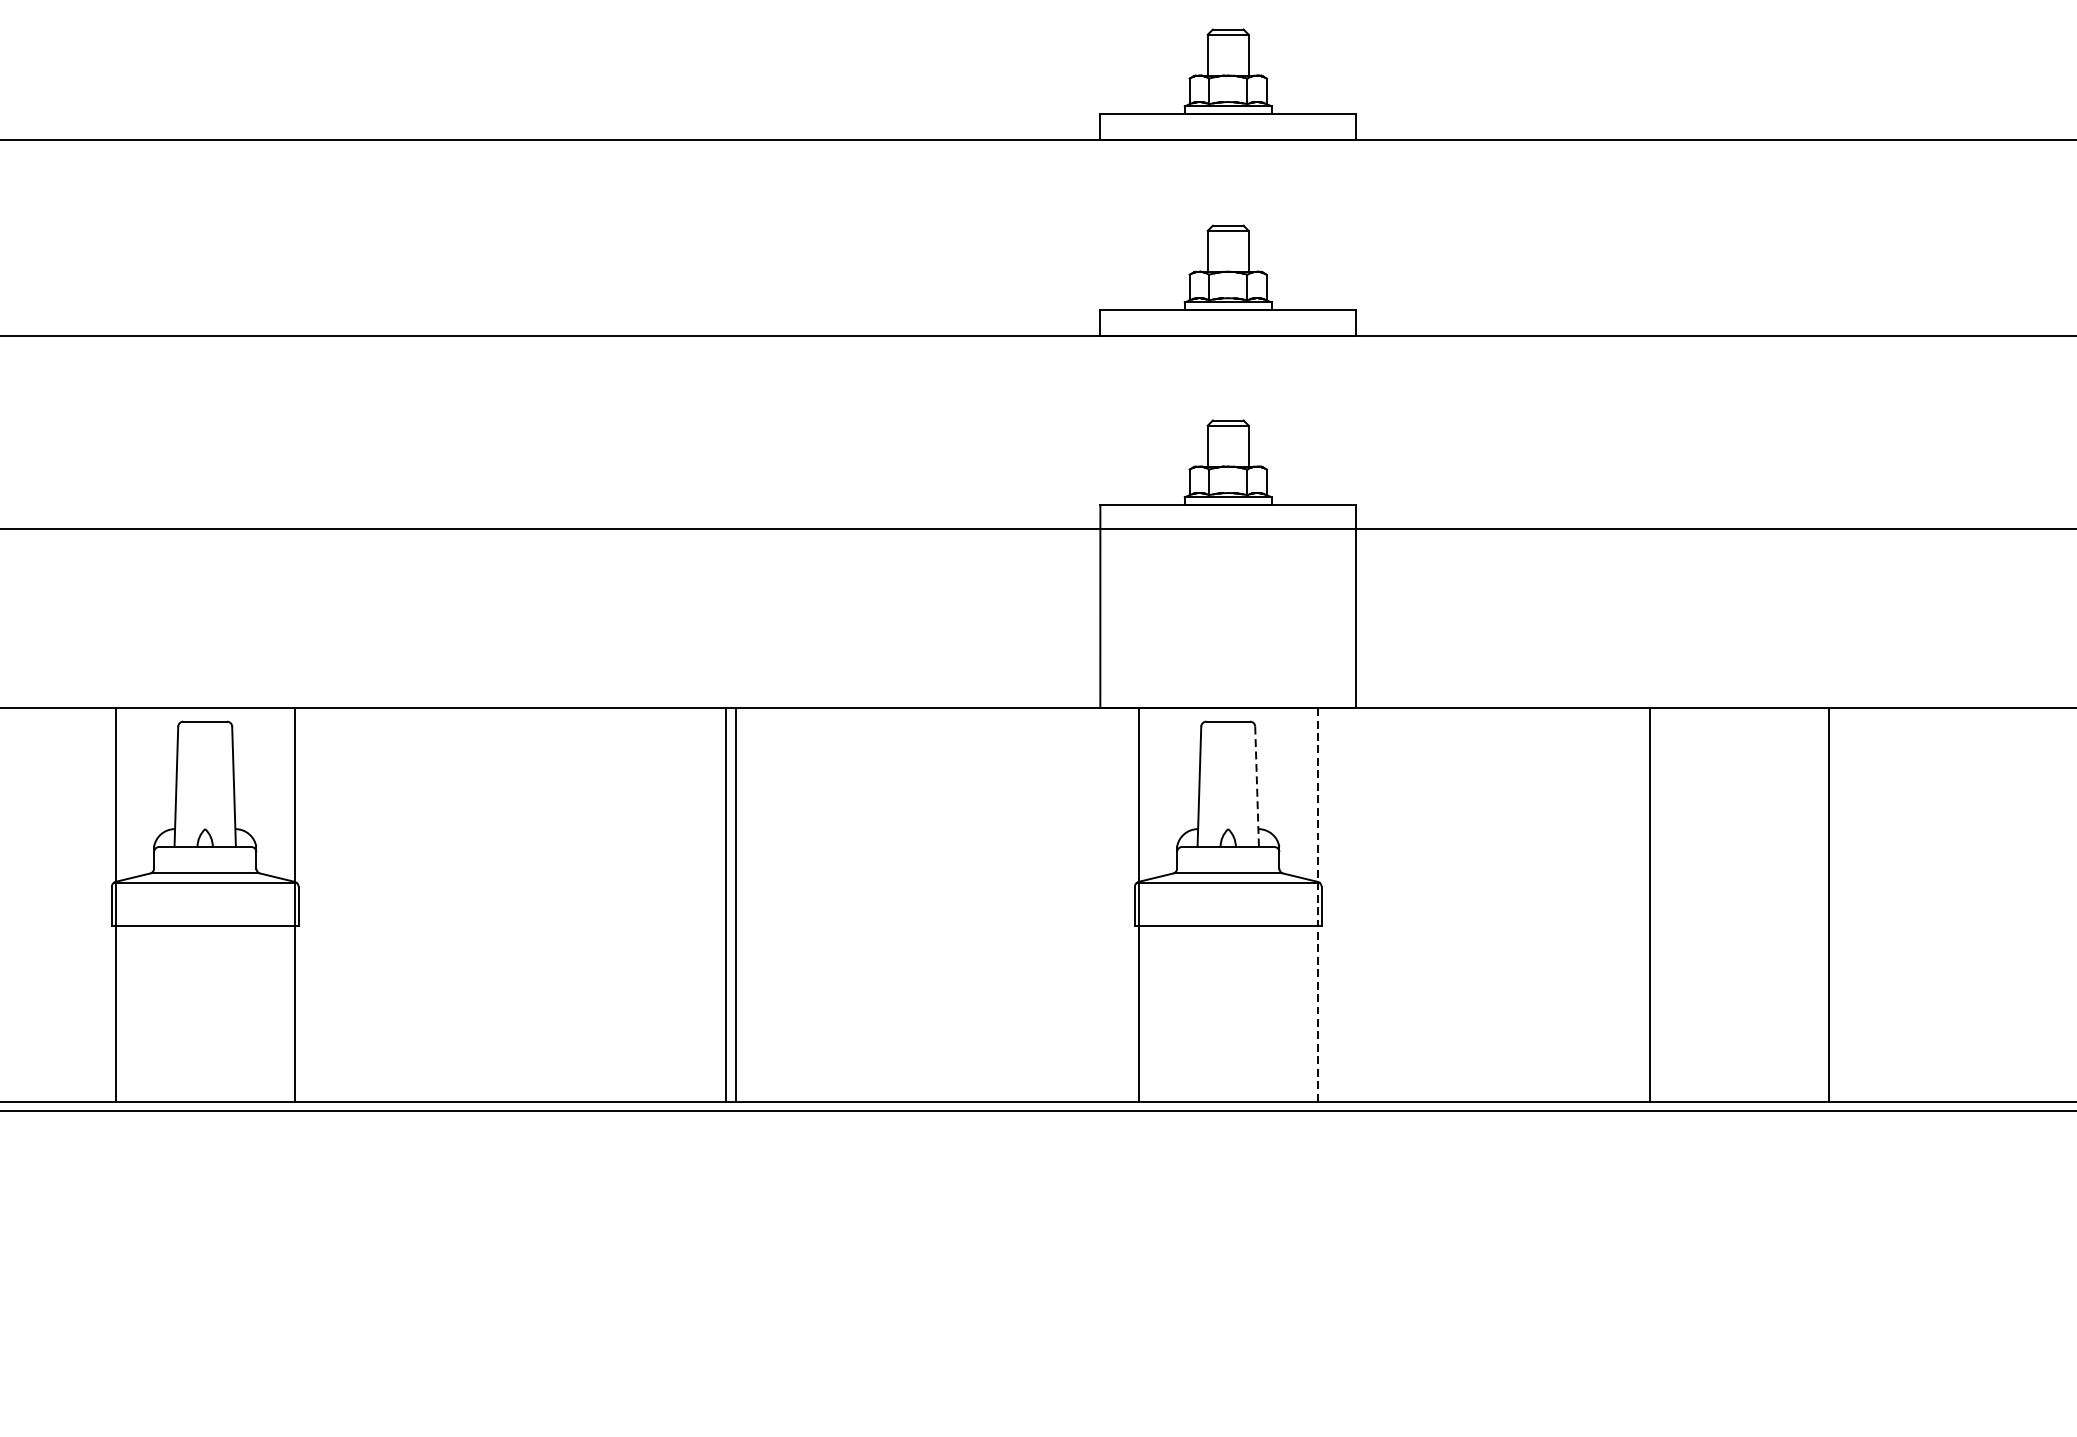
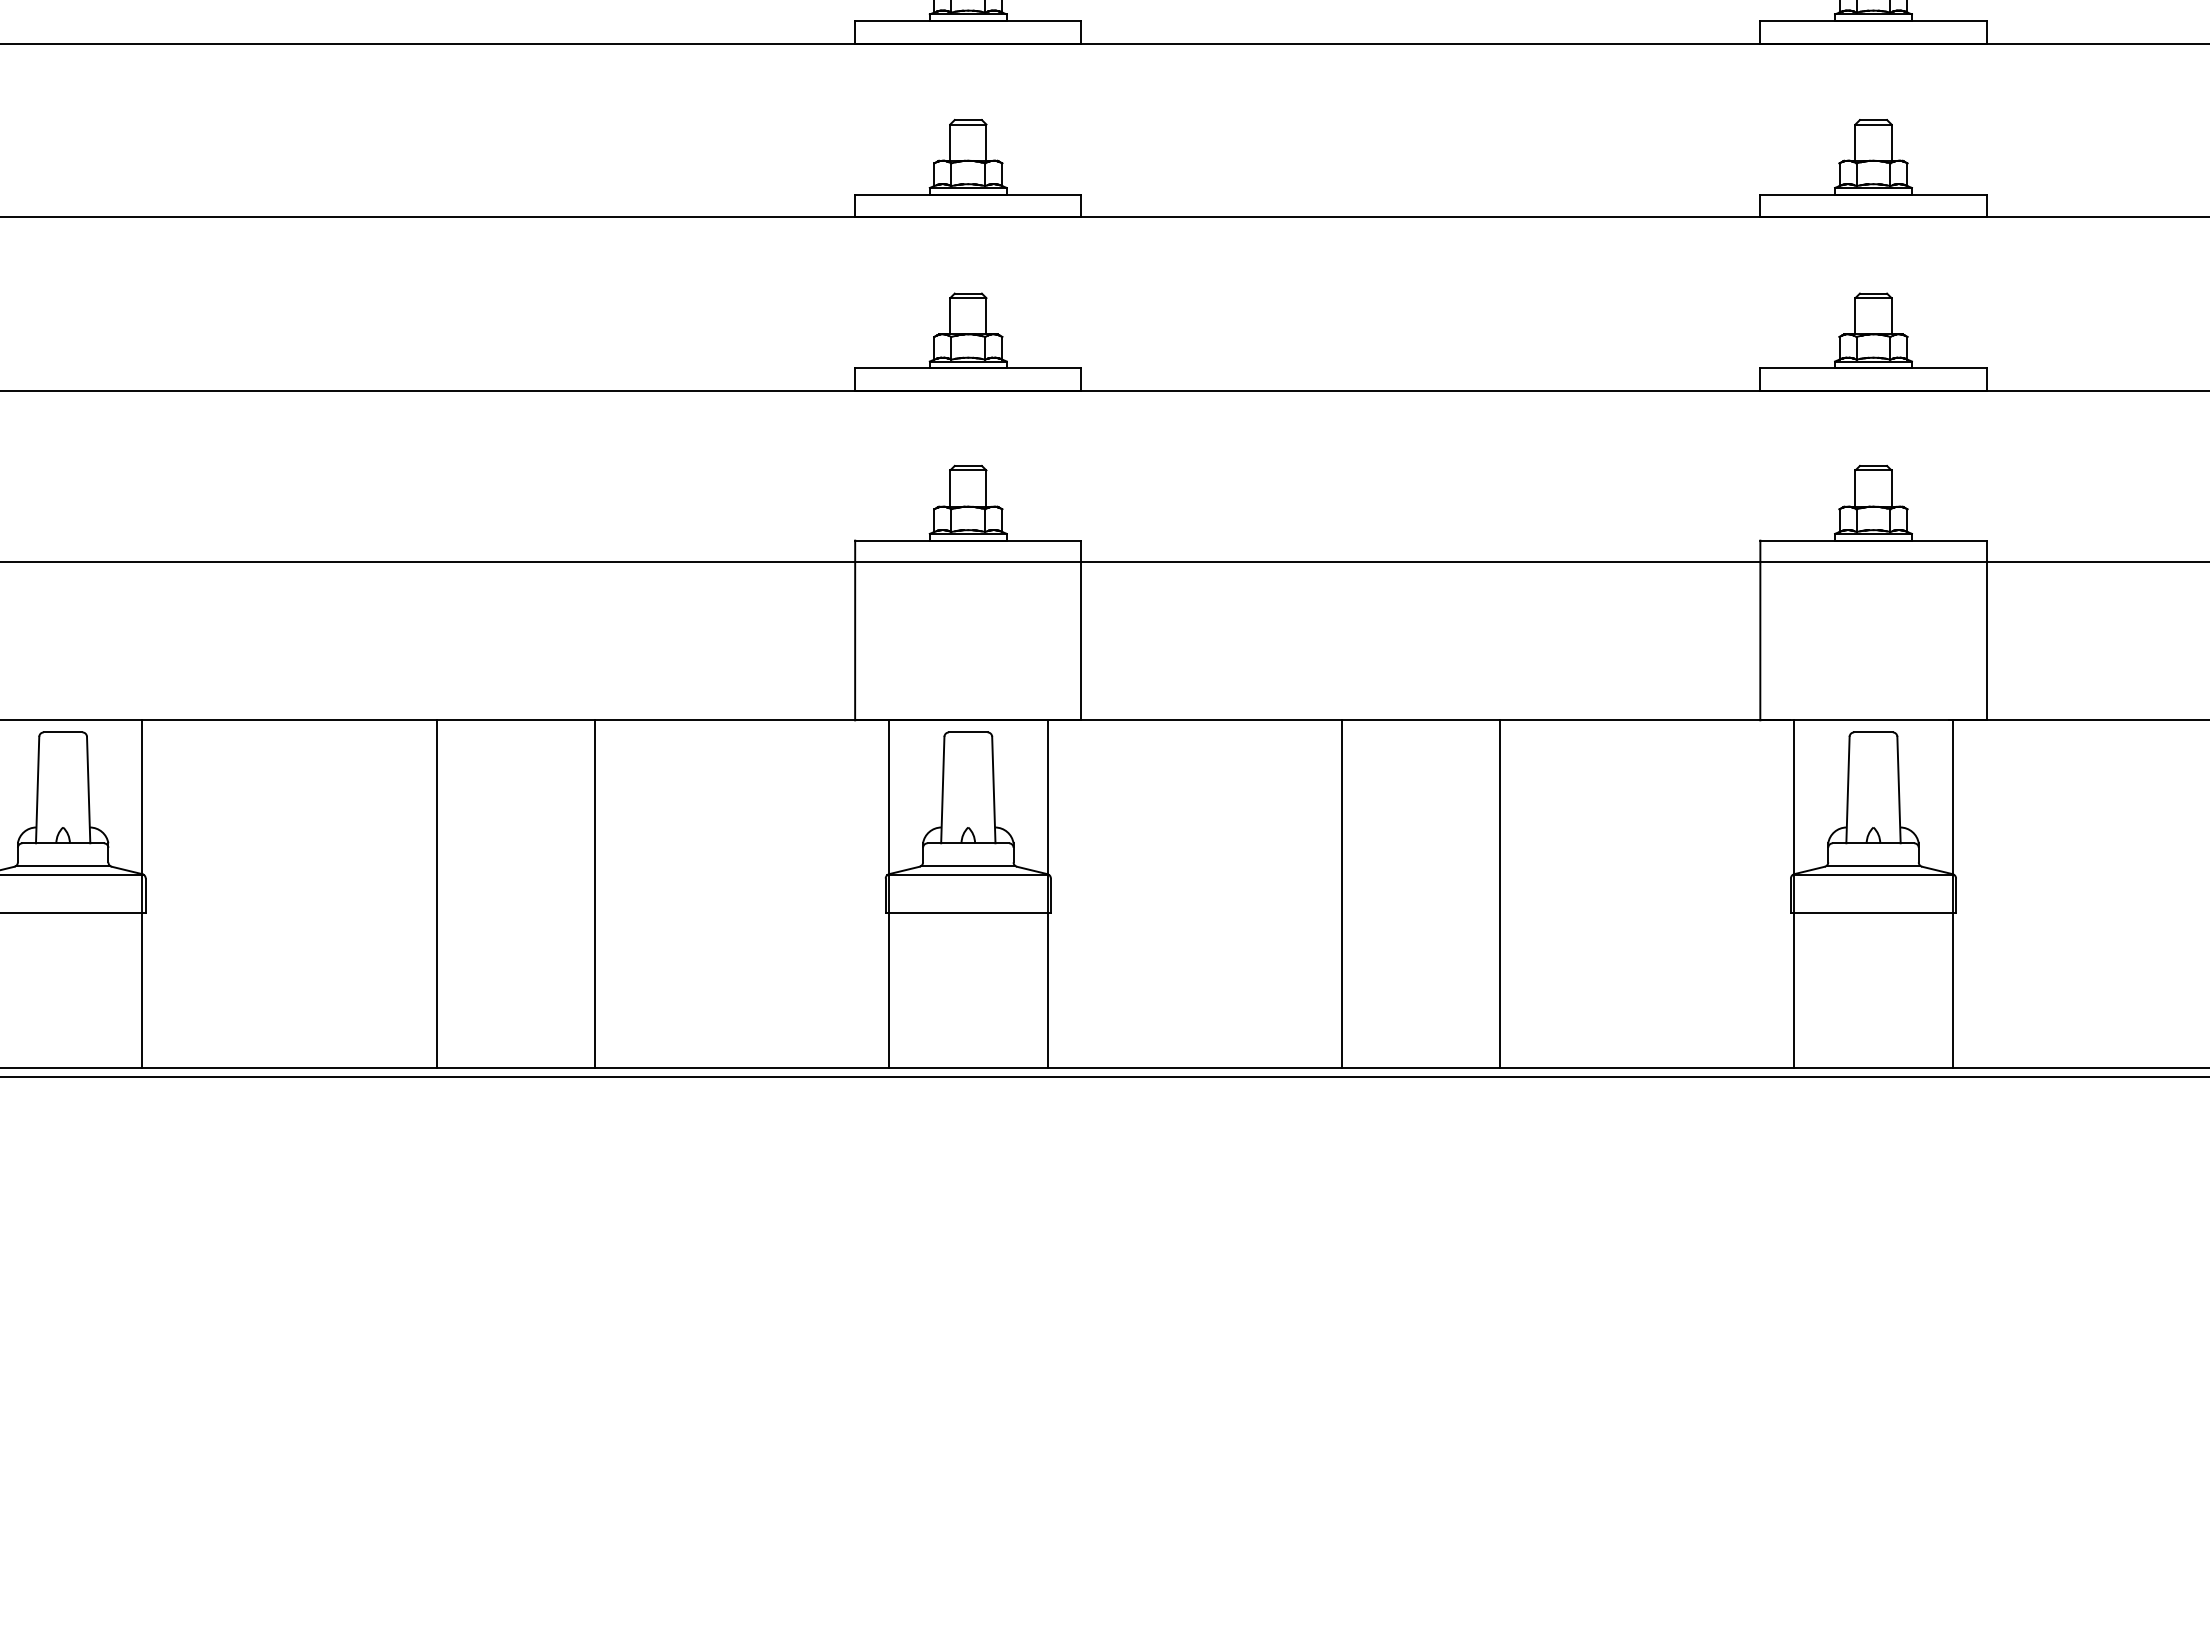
line: (1256, 787) -> (993, 790), dashed -> solid
line: (1317, 903) -> (1047, 893), dashed -> solid
line: (725, 904) -> (594, 894), moved
line: (735, 904) -> (436, 894), moved

